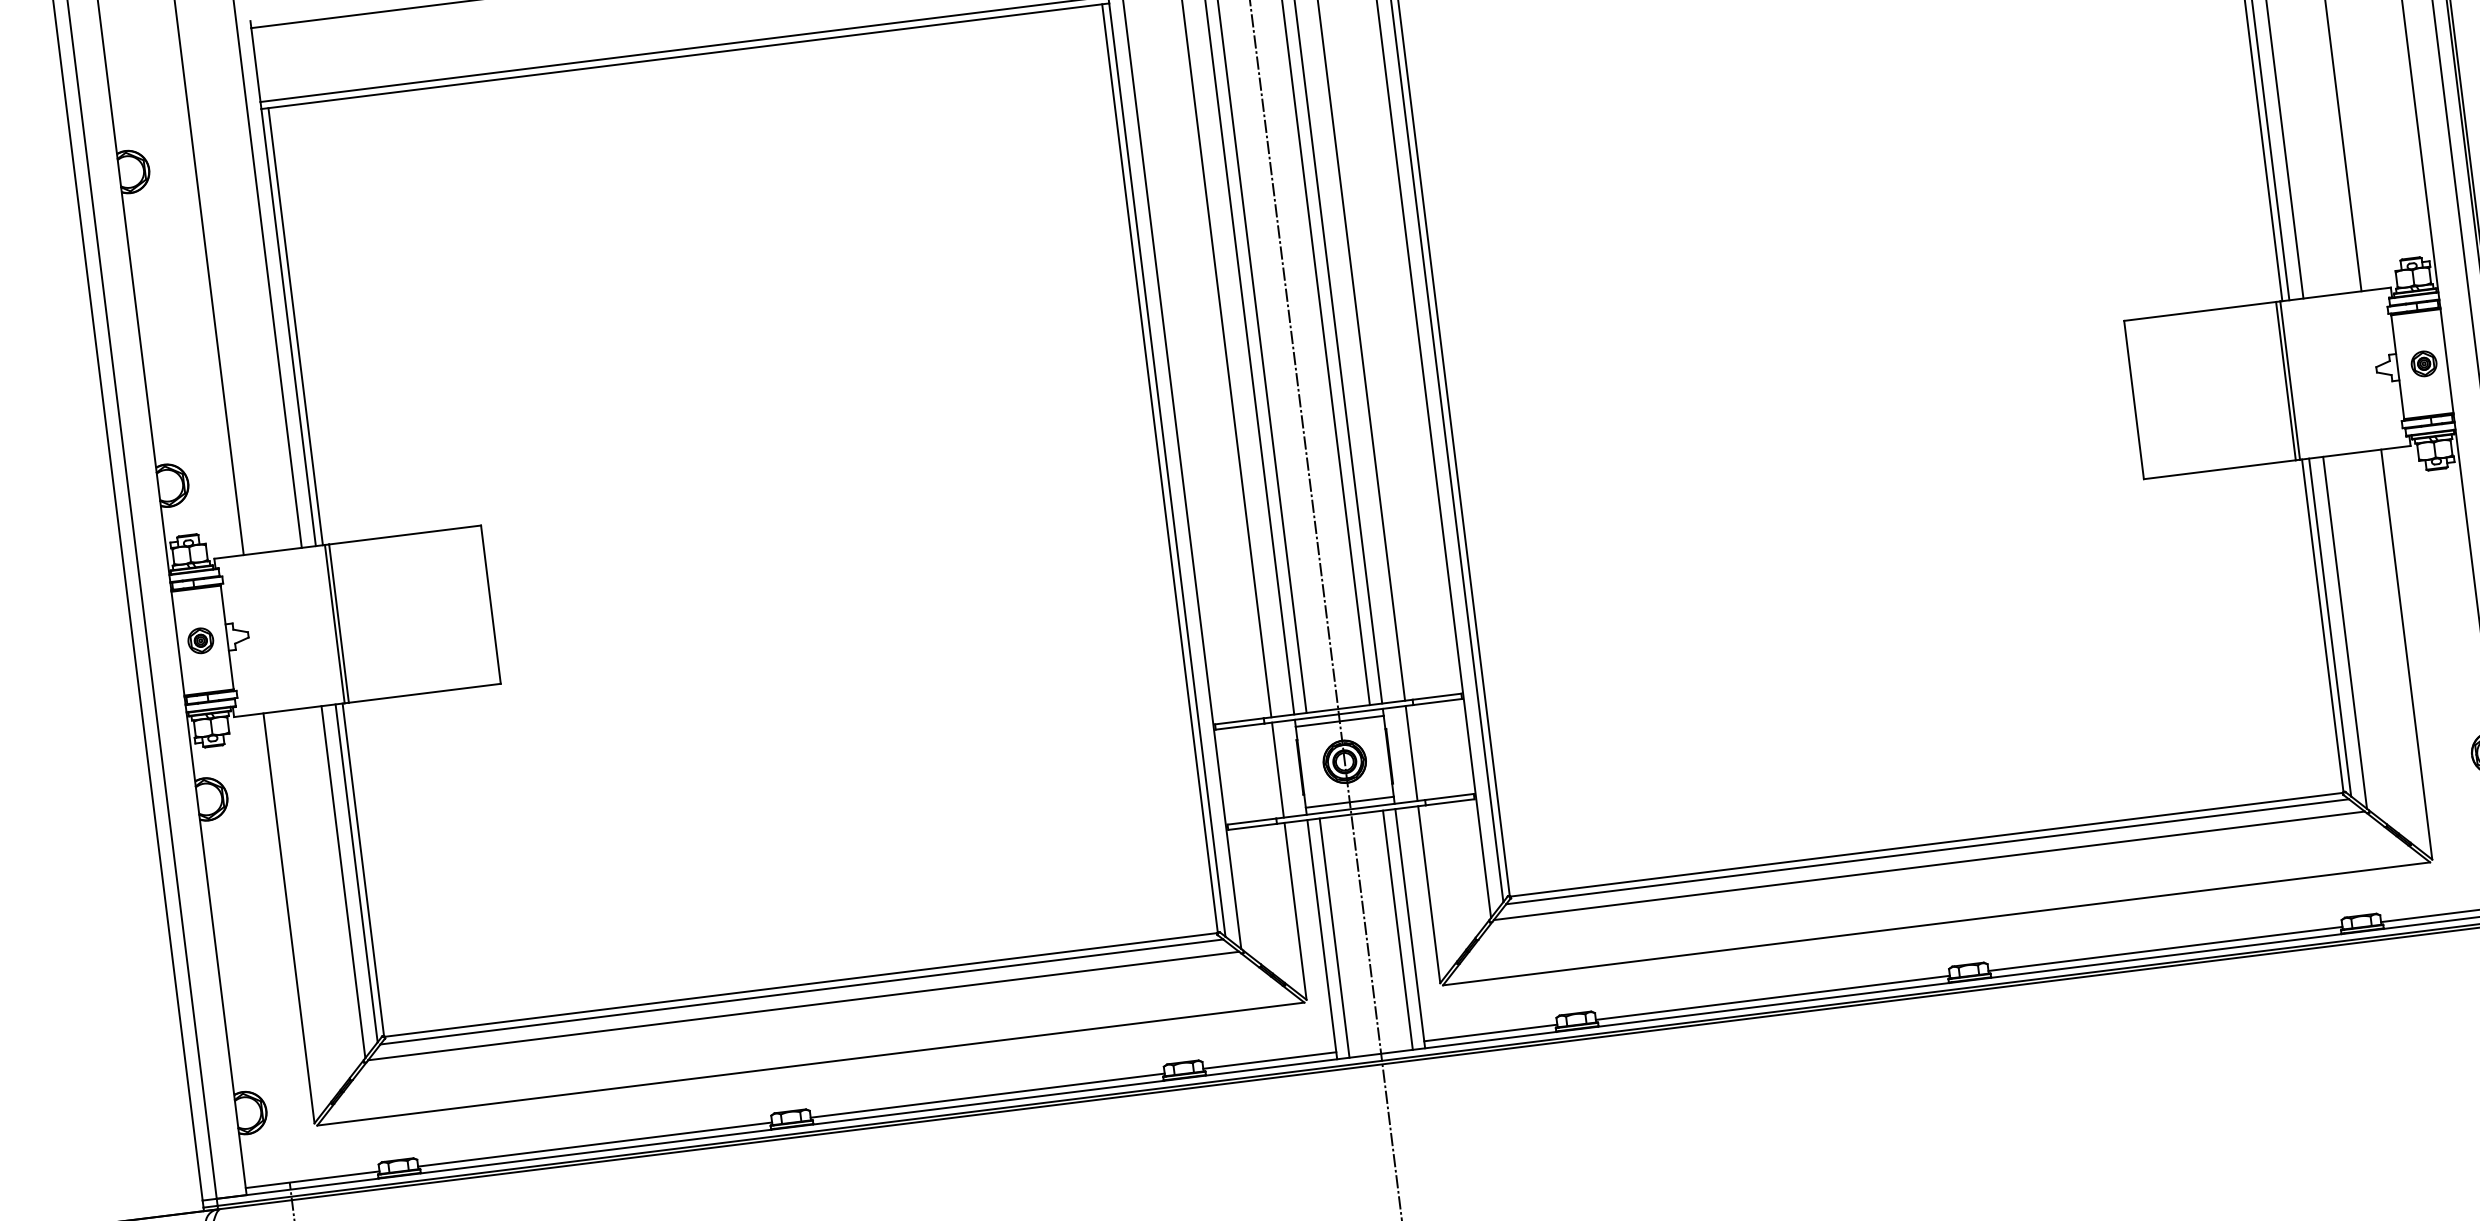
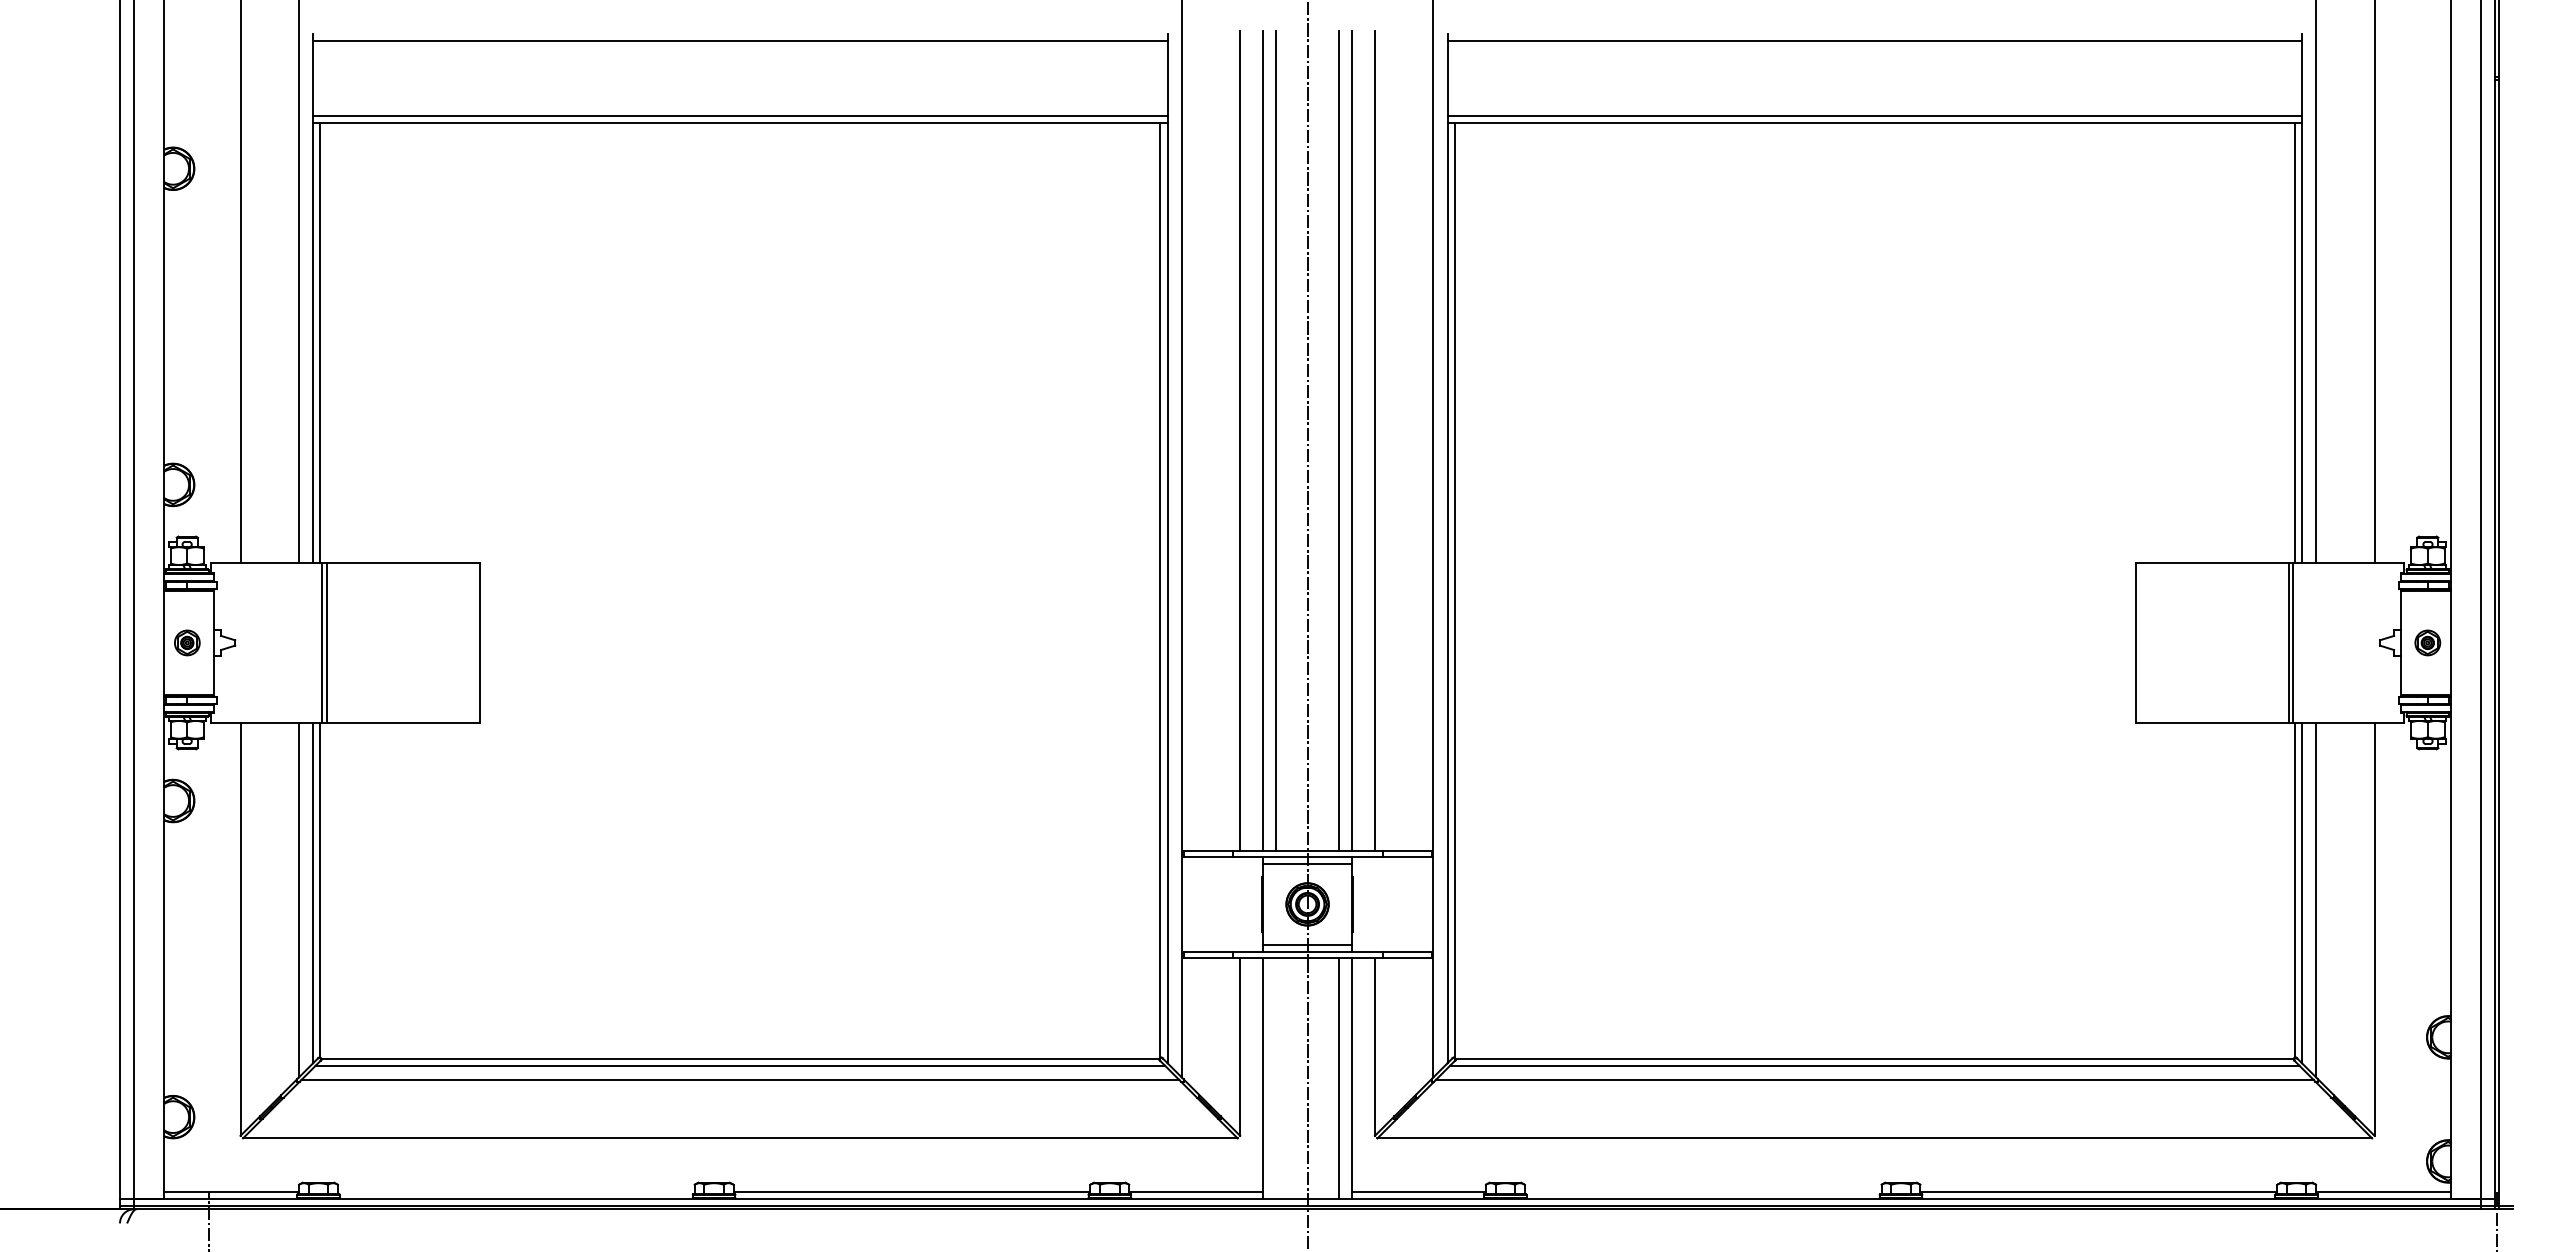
line: (1411, 753) -> (1374, 904), removed
line: (1278, 770) -> (1240, 904), removed
line: (1334, 937) -> (1275, 1077), removed
line: (1772, 997) -> (1702, 1191), removed
line: (594, 1144) -> (515, 1191), removed

